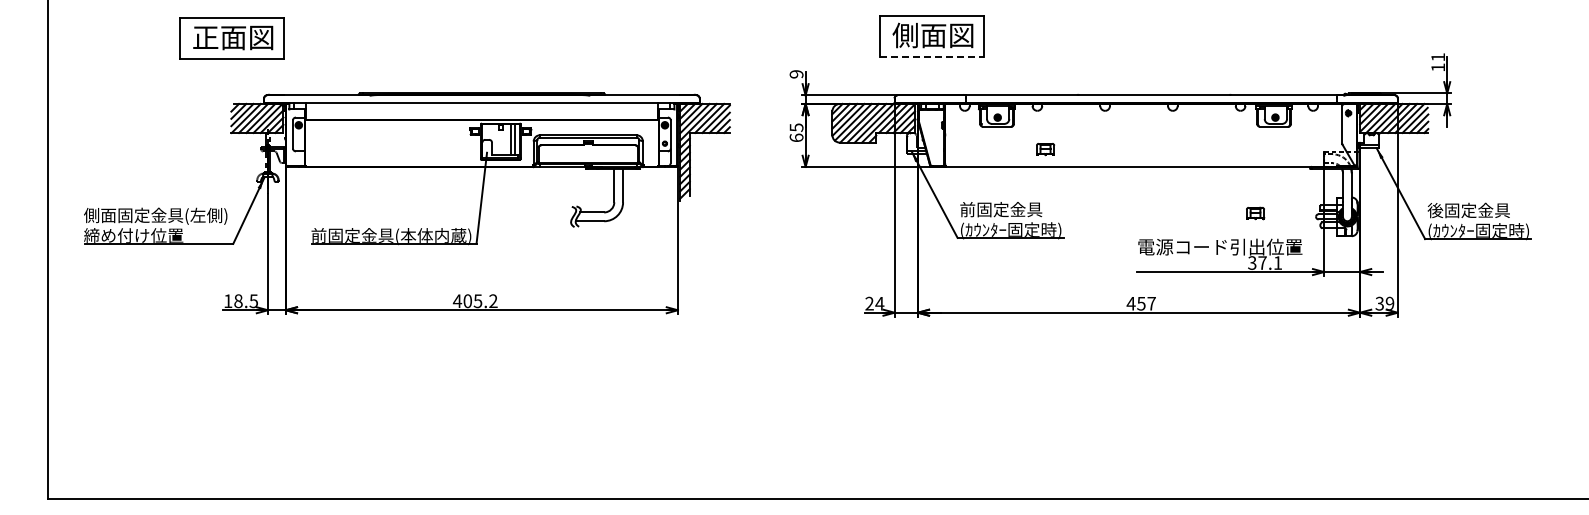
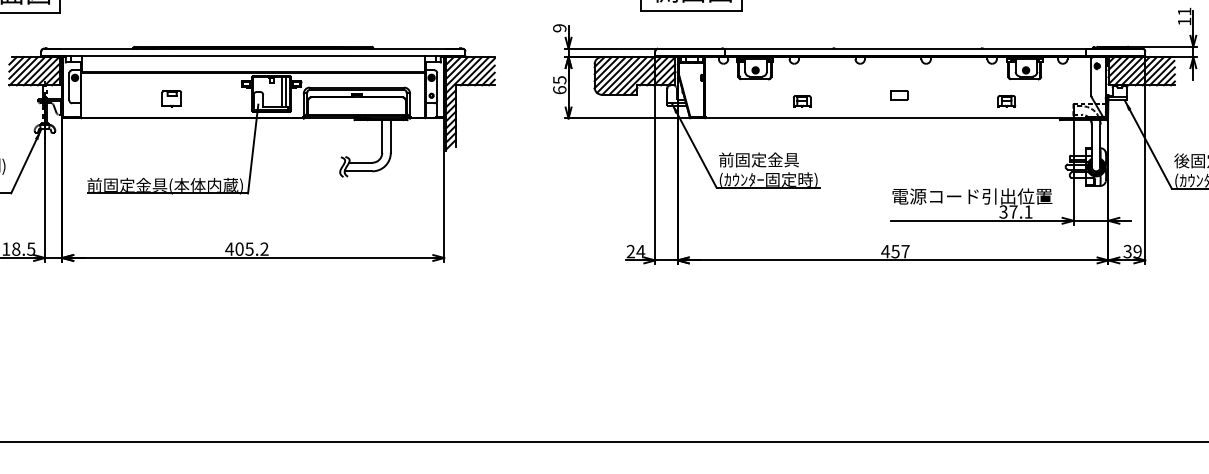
line: (932, 56) -> (692, 10), dashed -> solid
part: (1145, 143) -> (899, 95), added
part: (397, 146) -> (171, 98), added
part: (1255, 213) -> (1006, 101), moved

